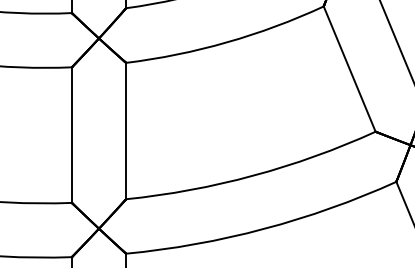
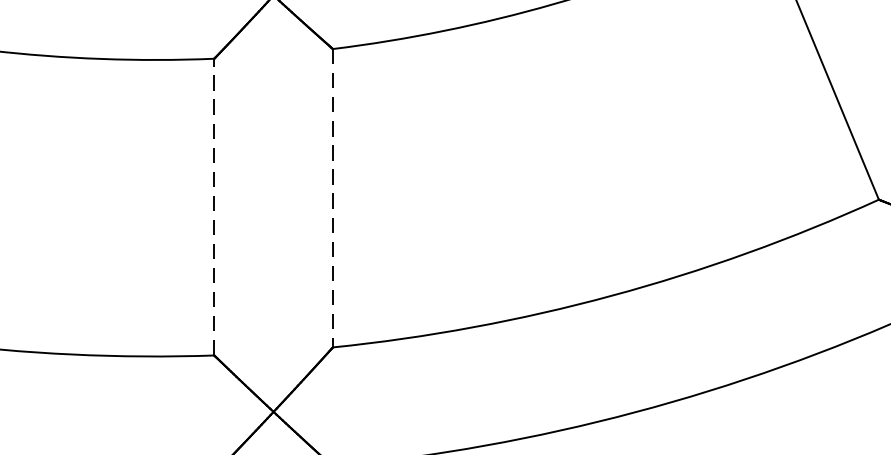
line: (126, 131) -> (333, 199), solid -> dashed
line: (71, 135) -> (213, 207), solid -> dashed

